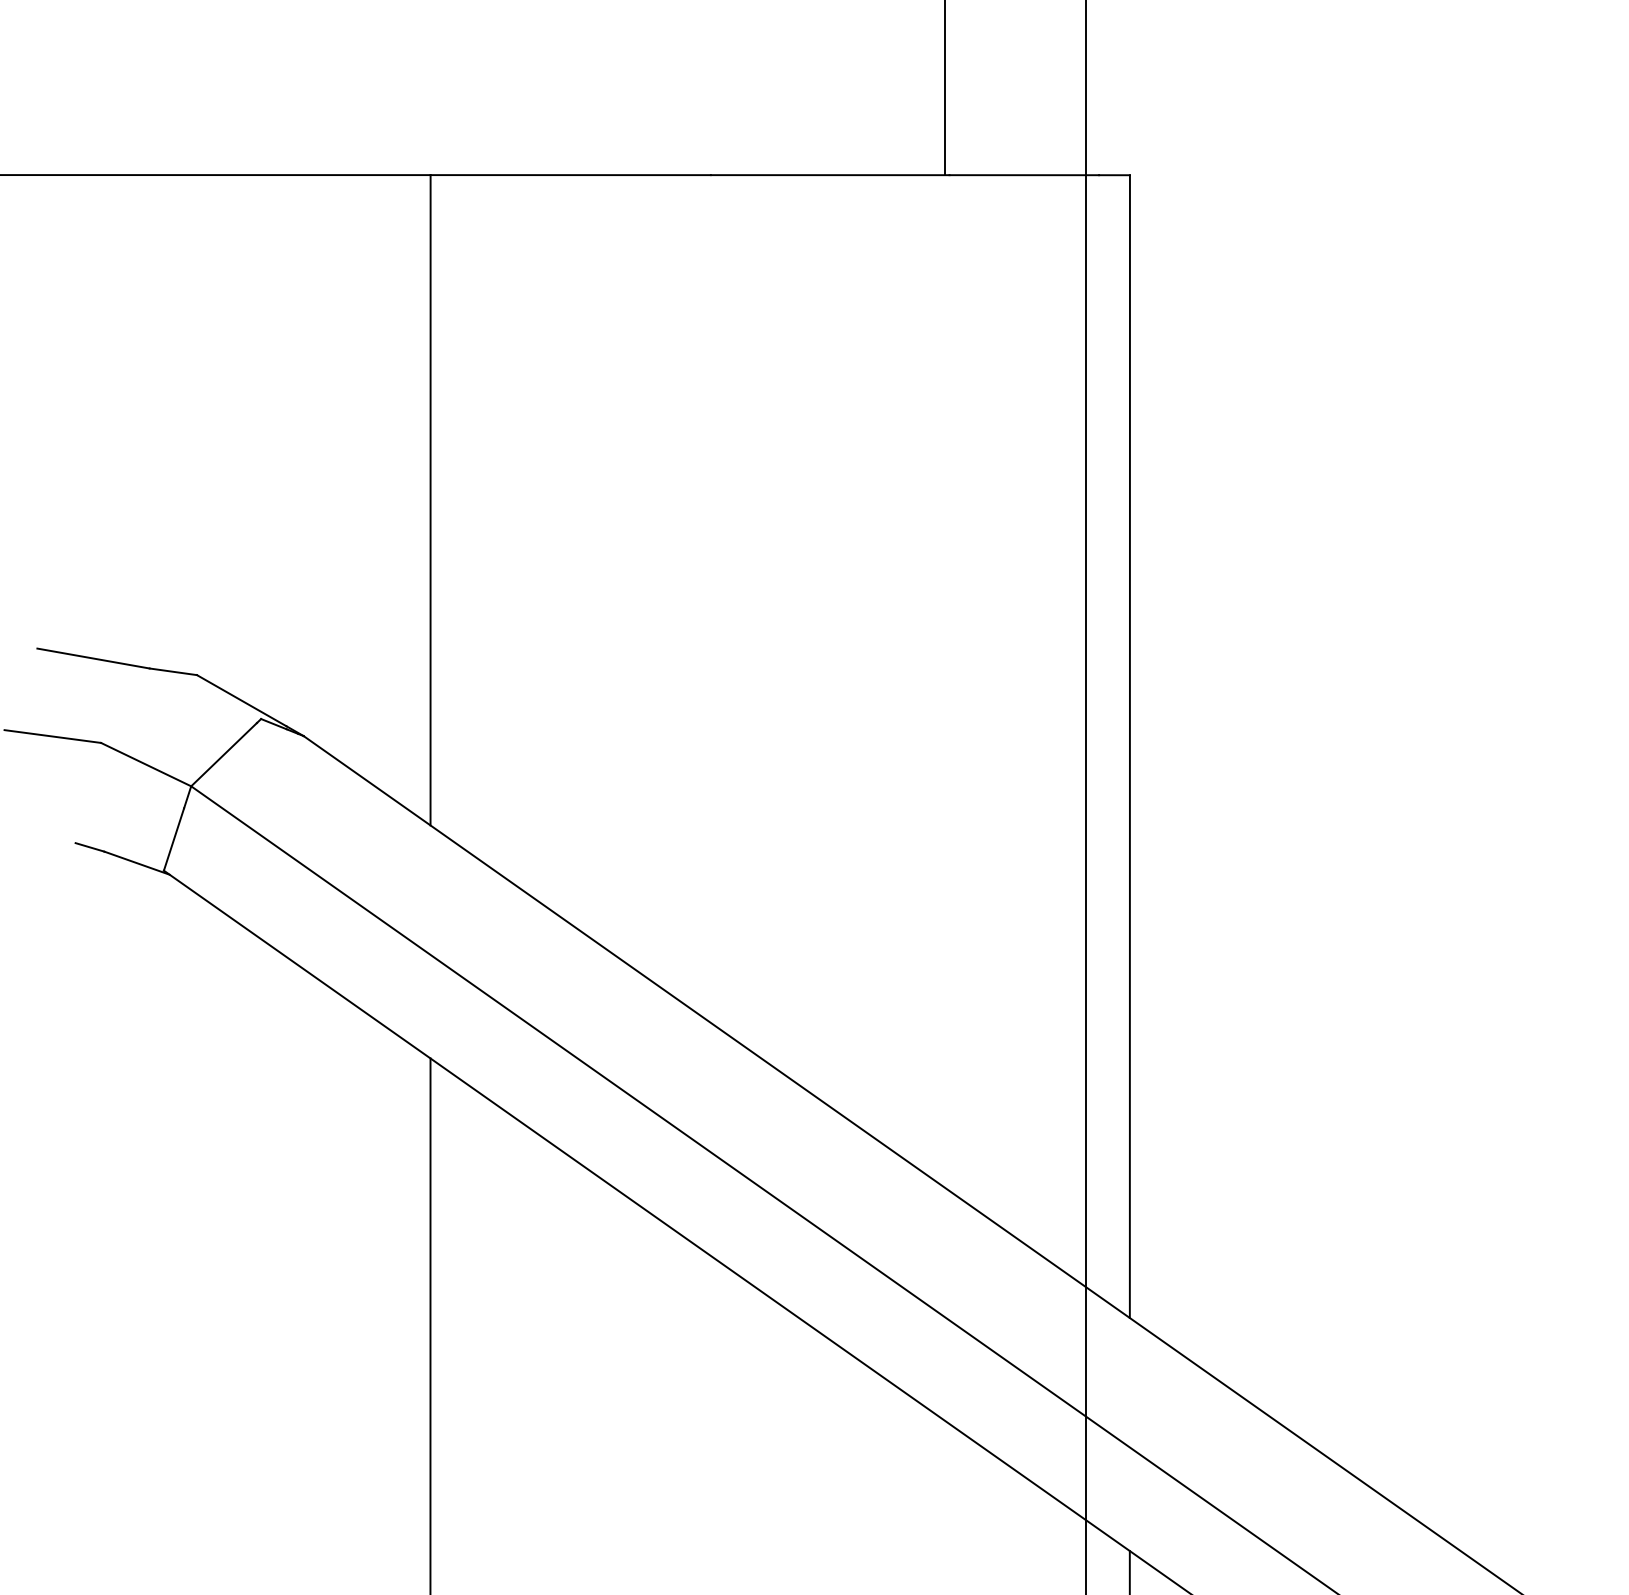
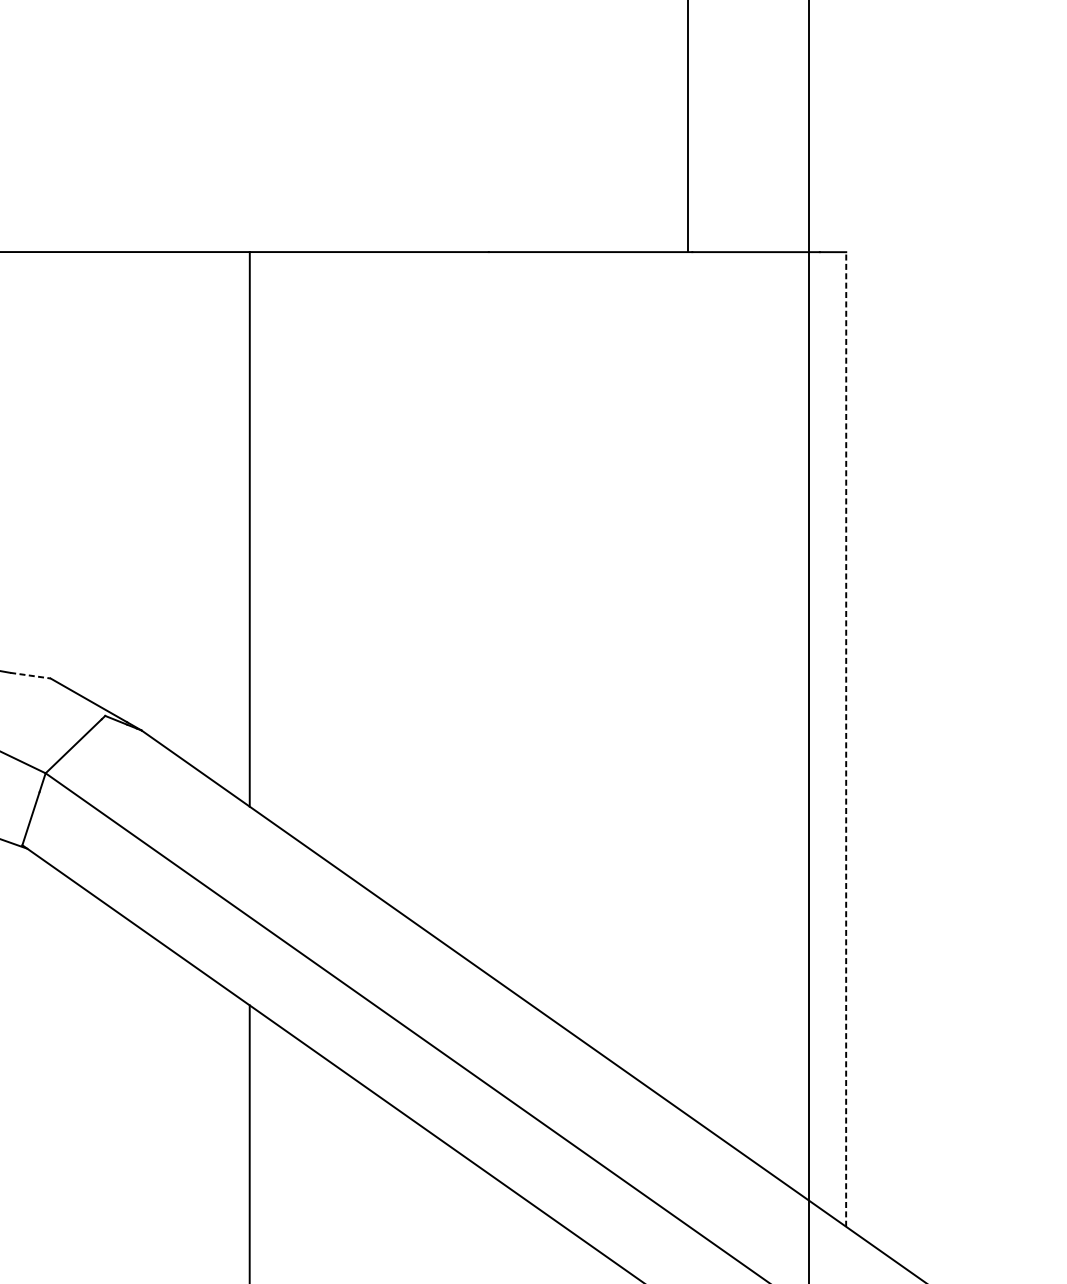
line: (173, 671) -> (30, 675), solid -> dashed
line: (1129, 746) -> (845, 739), solid -> dashed

